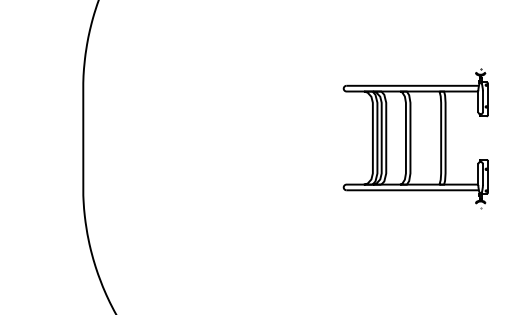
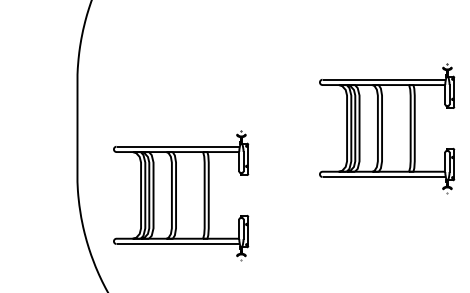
part: (195, 210) -> (181, 195), added

